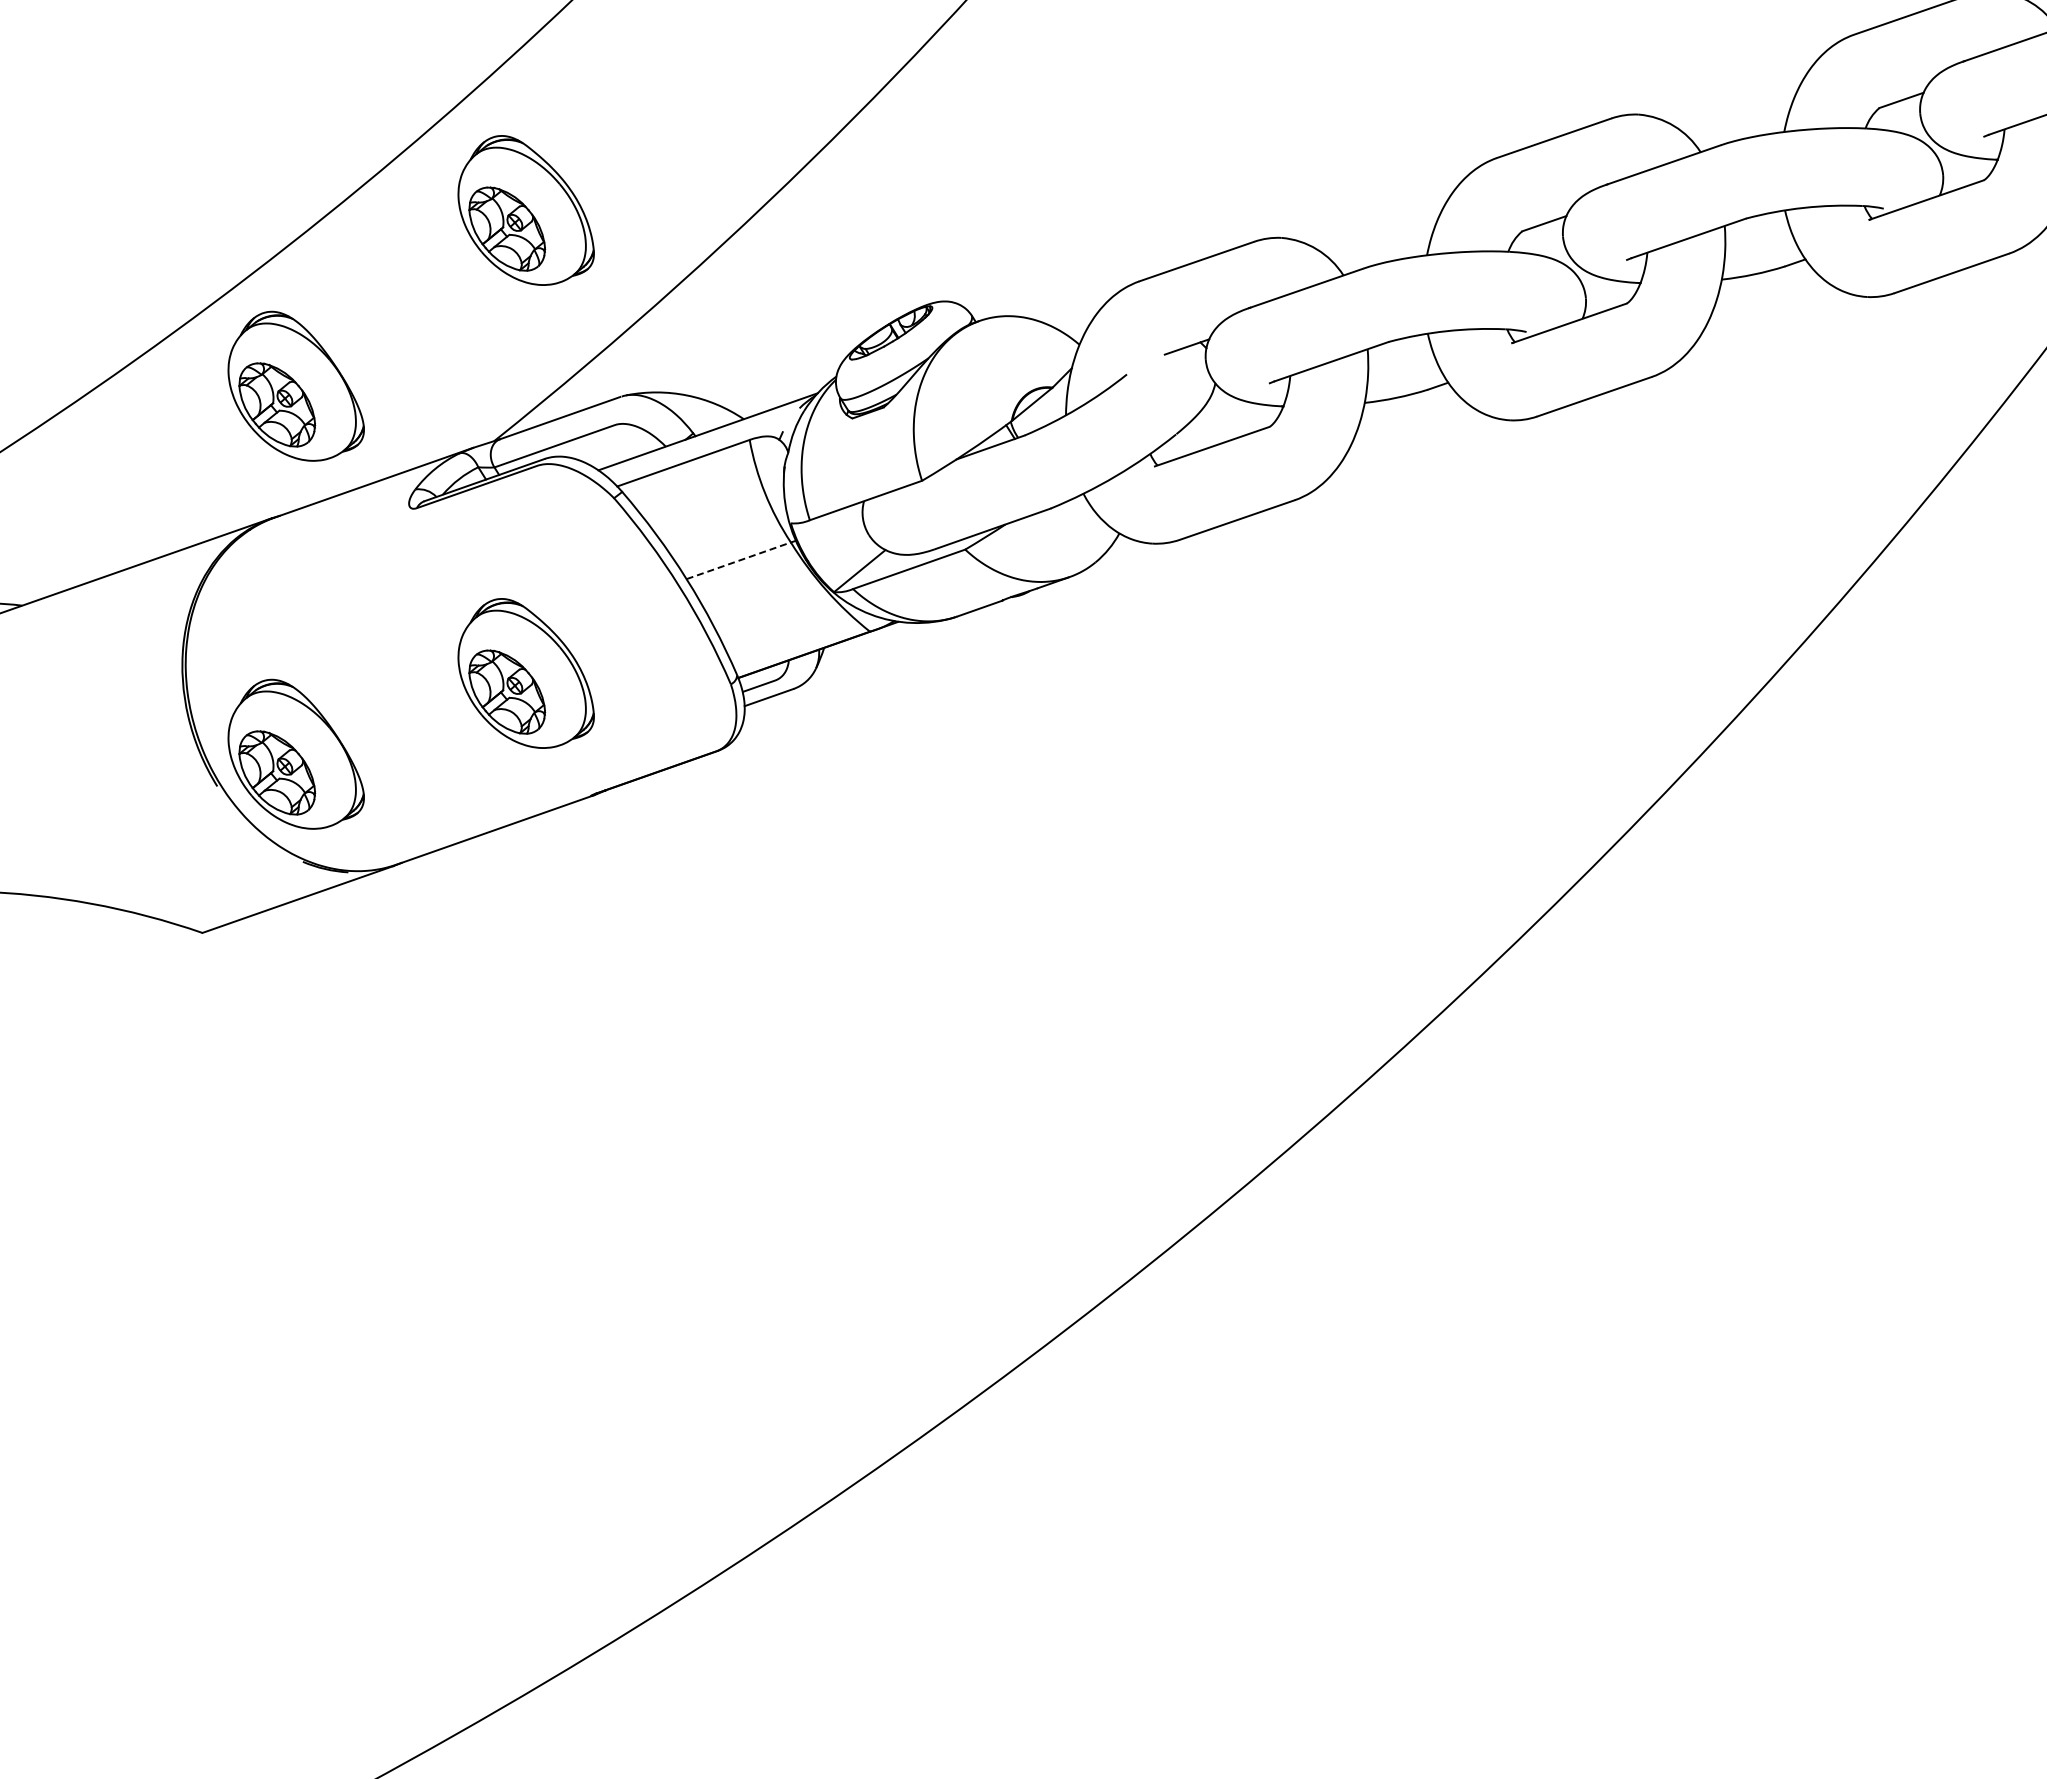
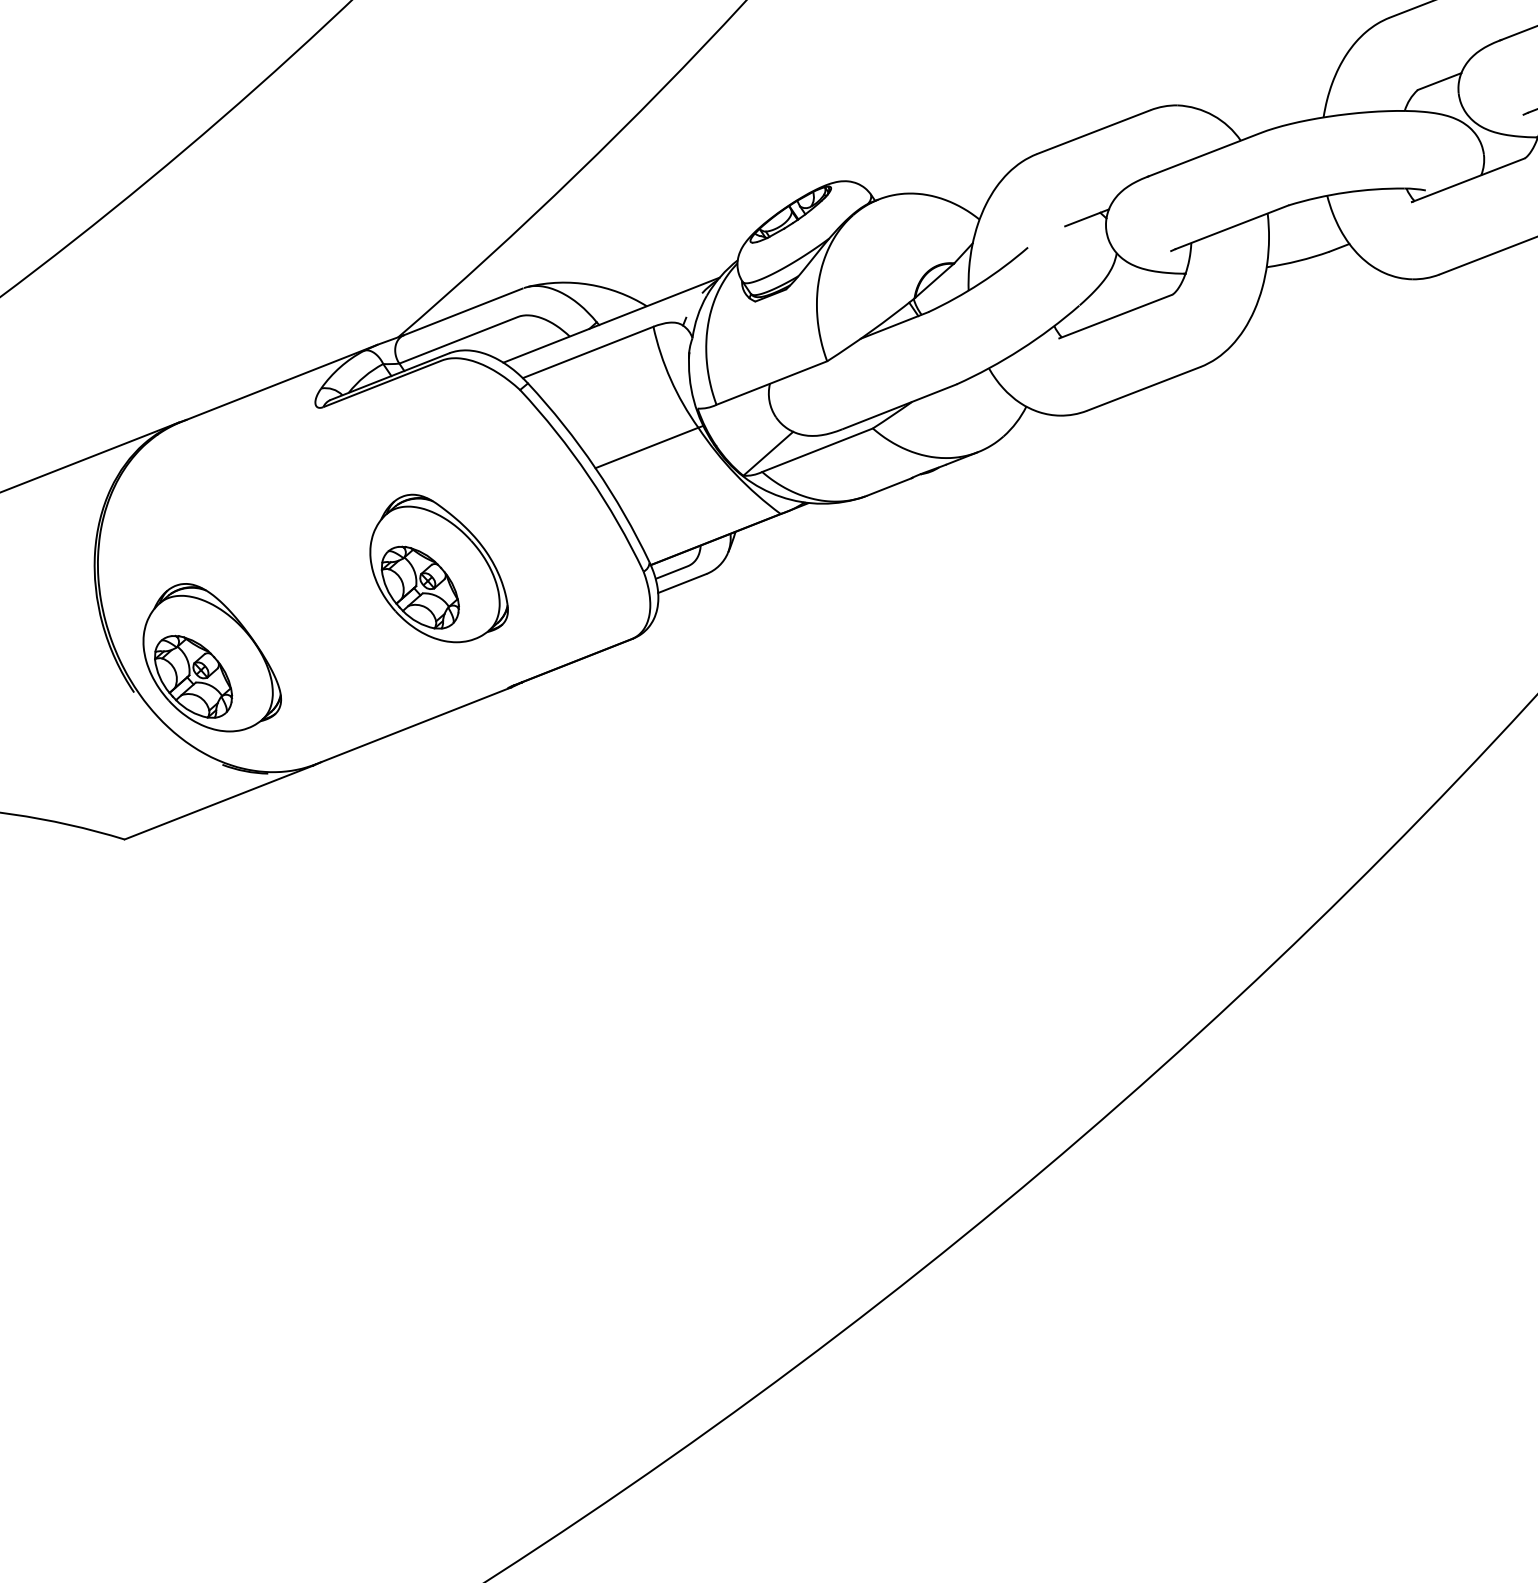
part: (525, 210) -> (420, 105), removed
part: (295, 385) -> (197, 289), removed
line: (739, 560) -> (647, 447), dashed -> solid

